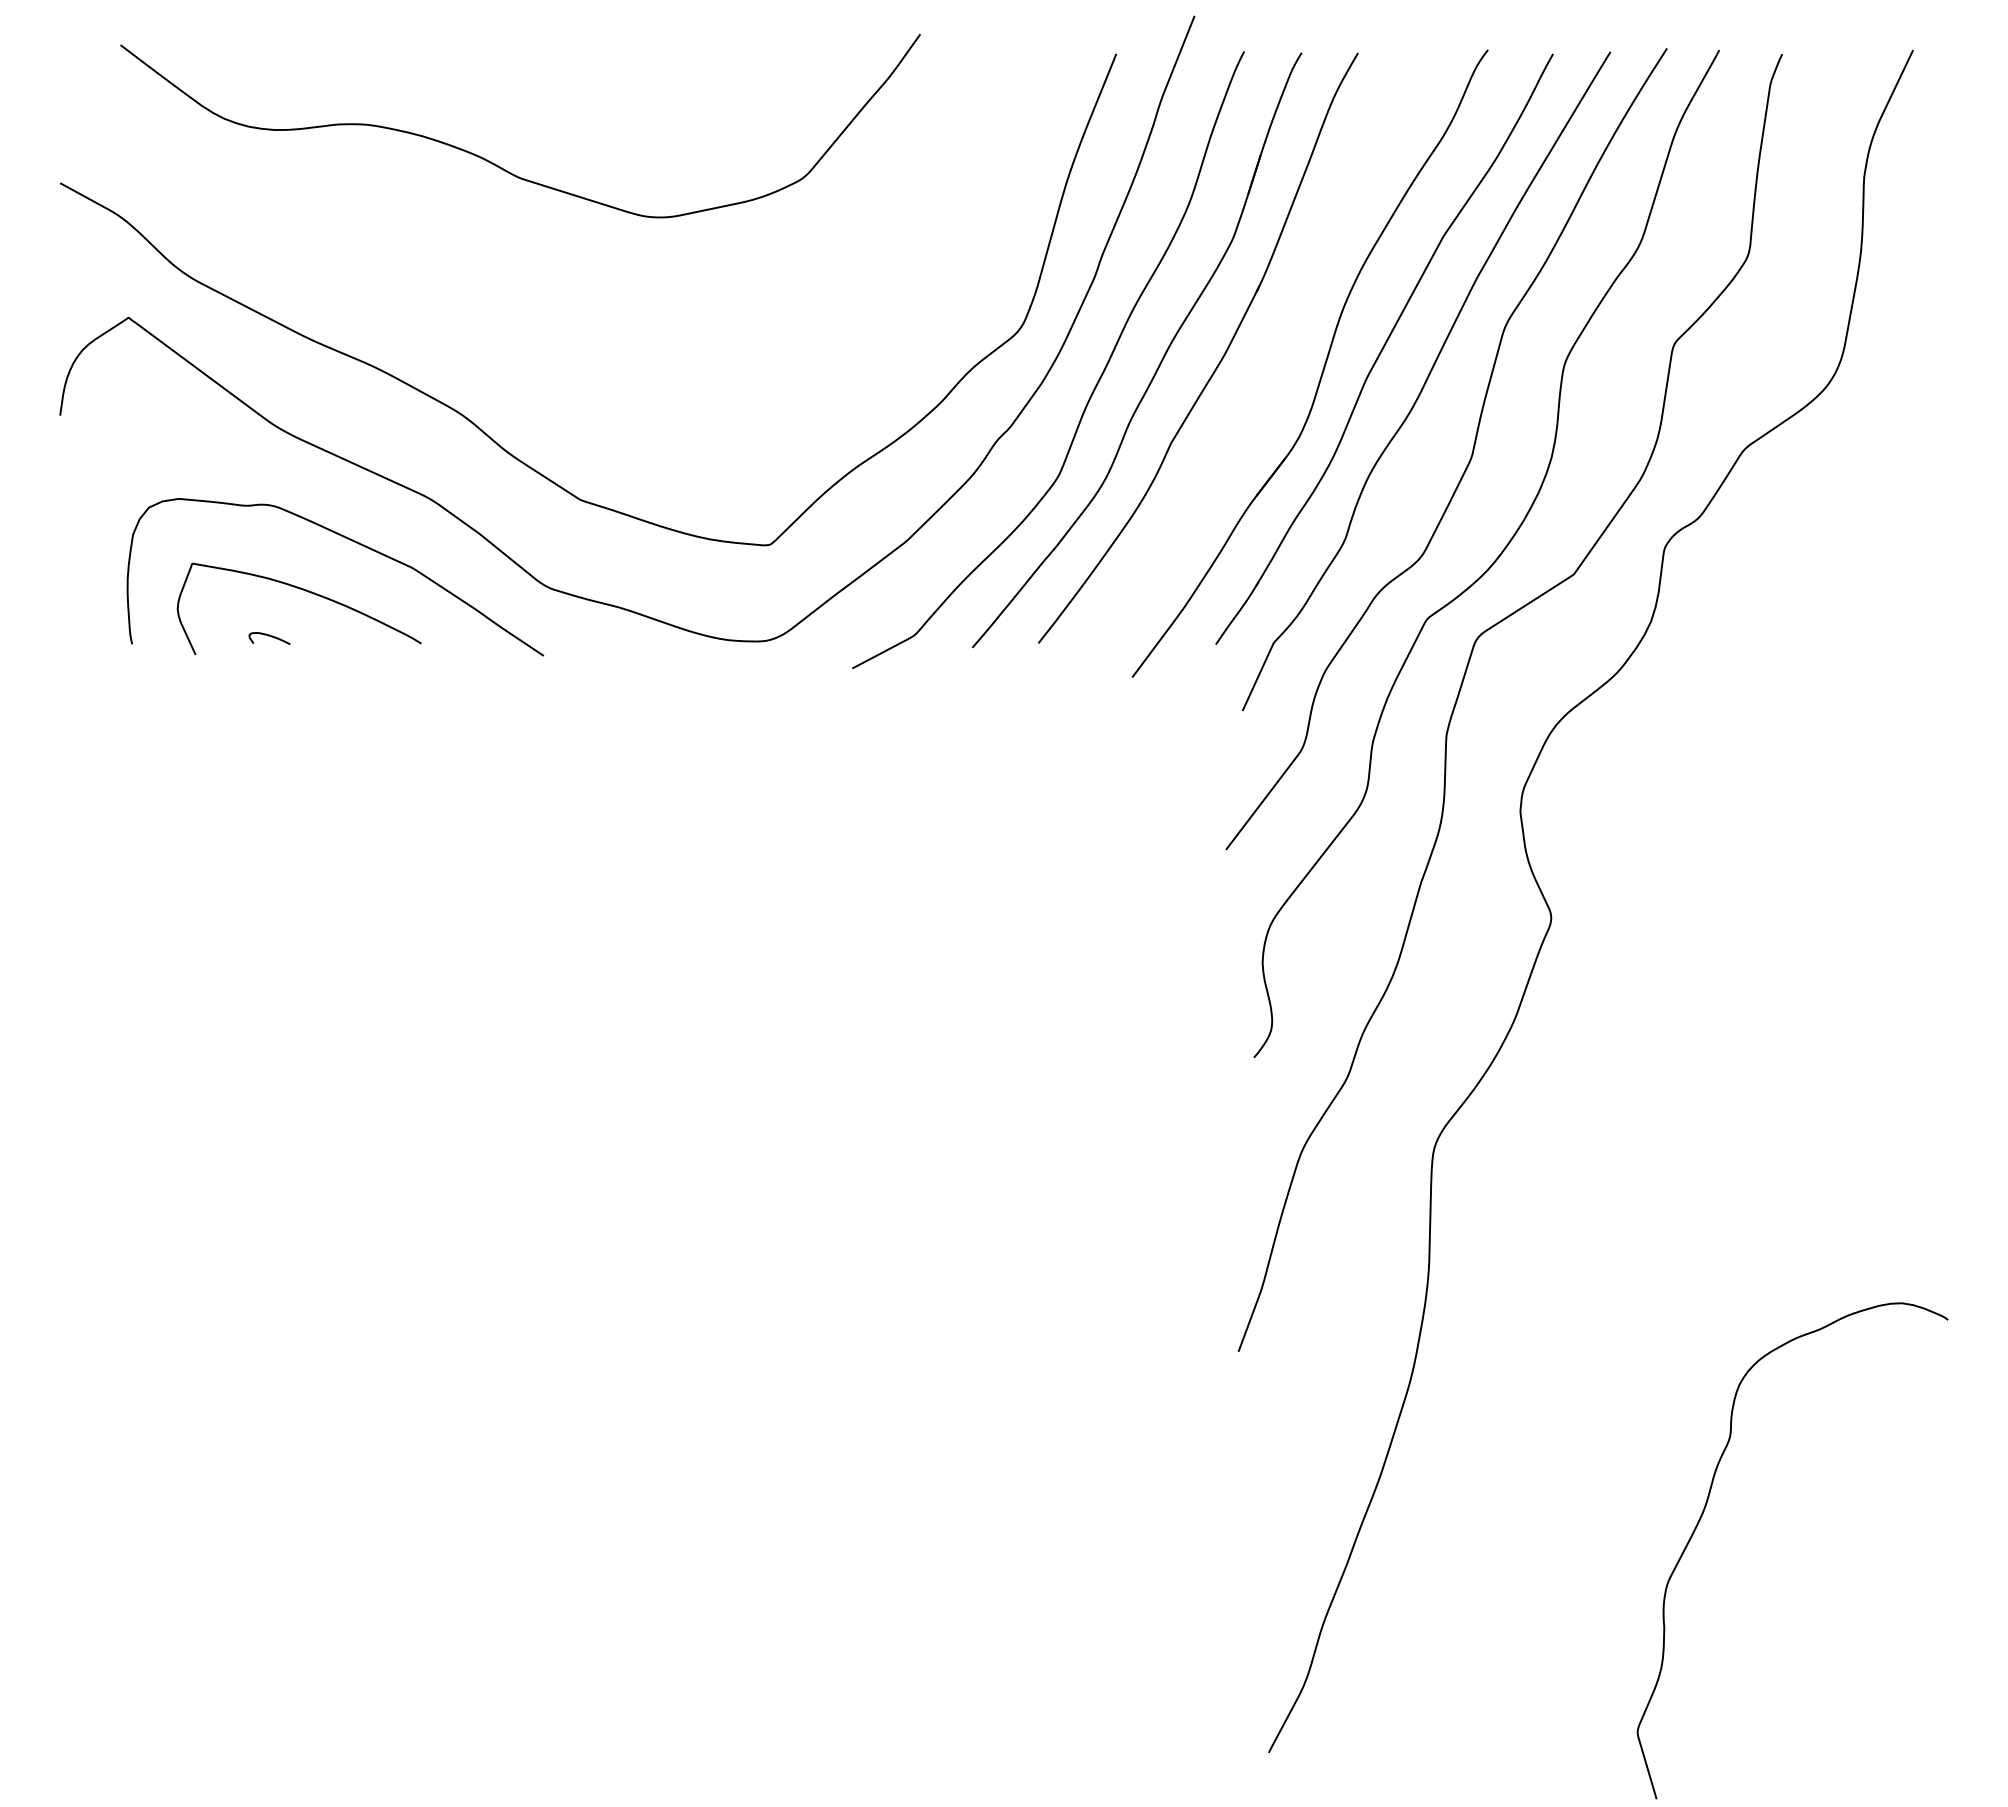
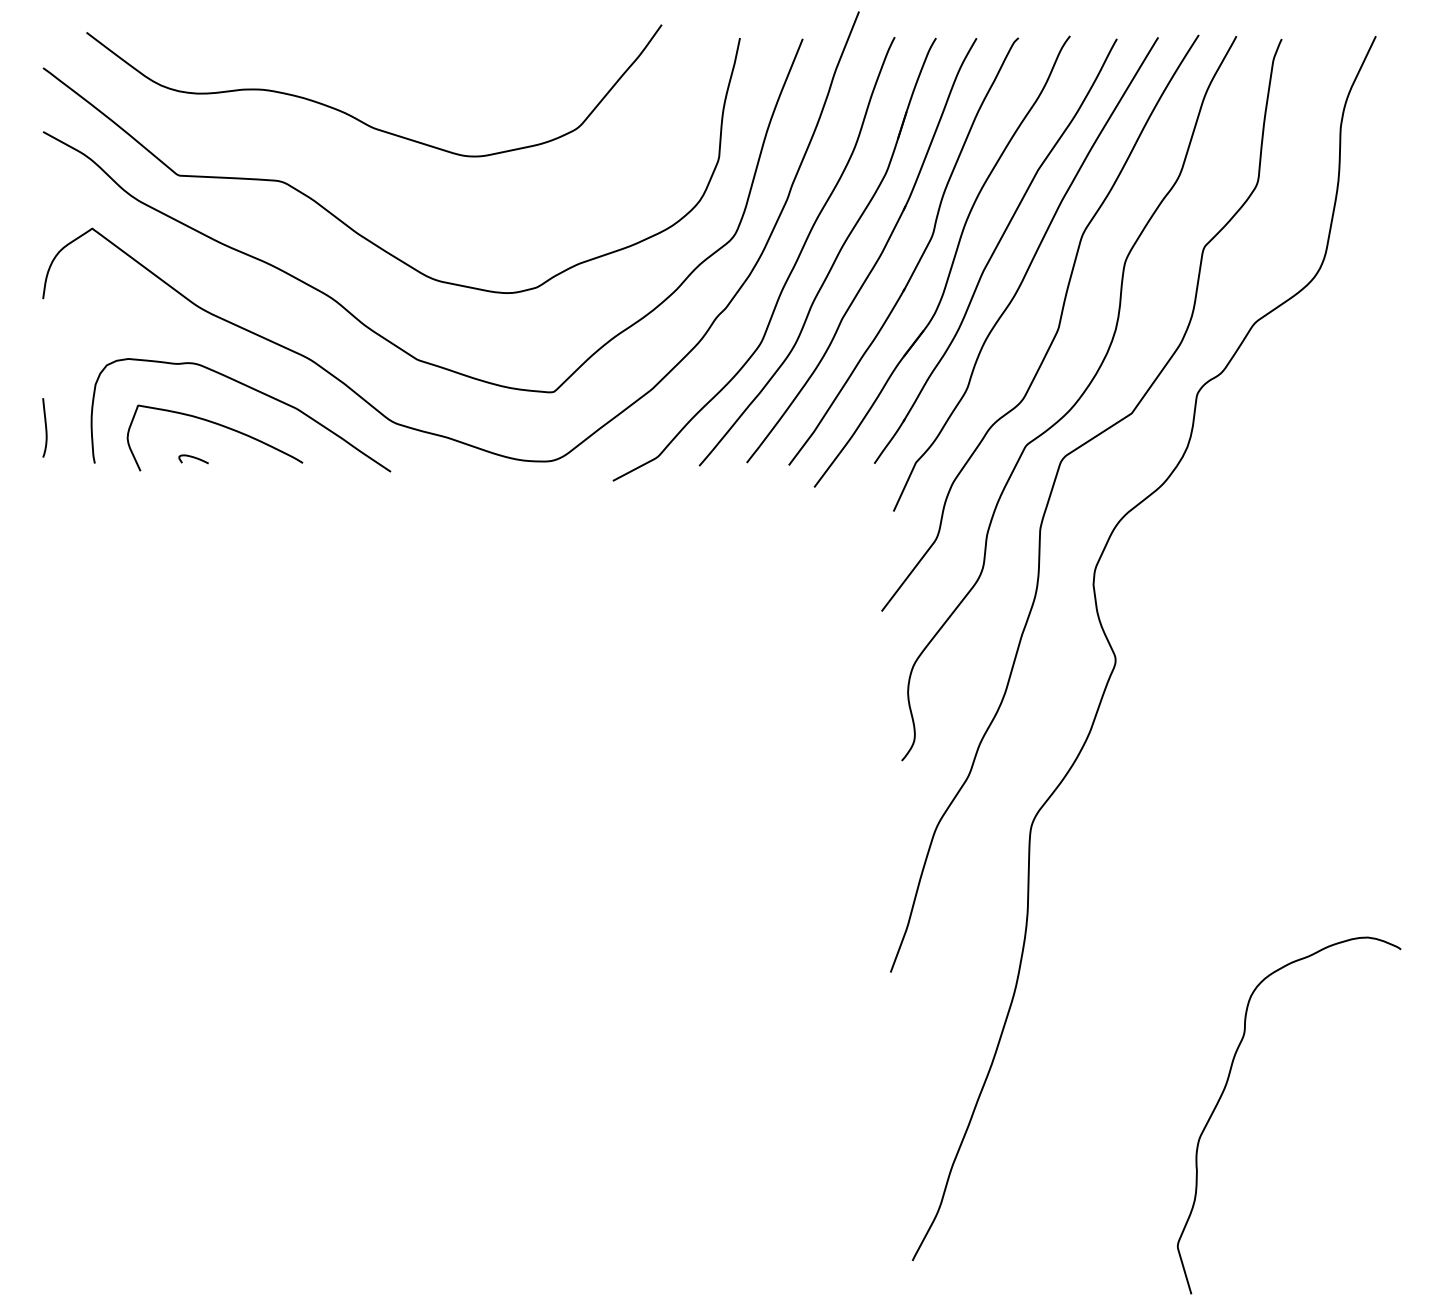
curve: (483, 312) -> (347, 224), added
part: (1278, 360) -> (919, 259), added
curve: (63, 594) -> (45, 427), added

